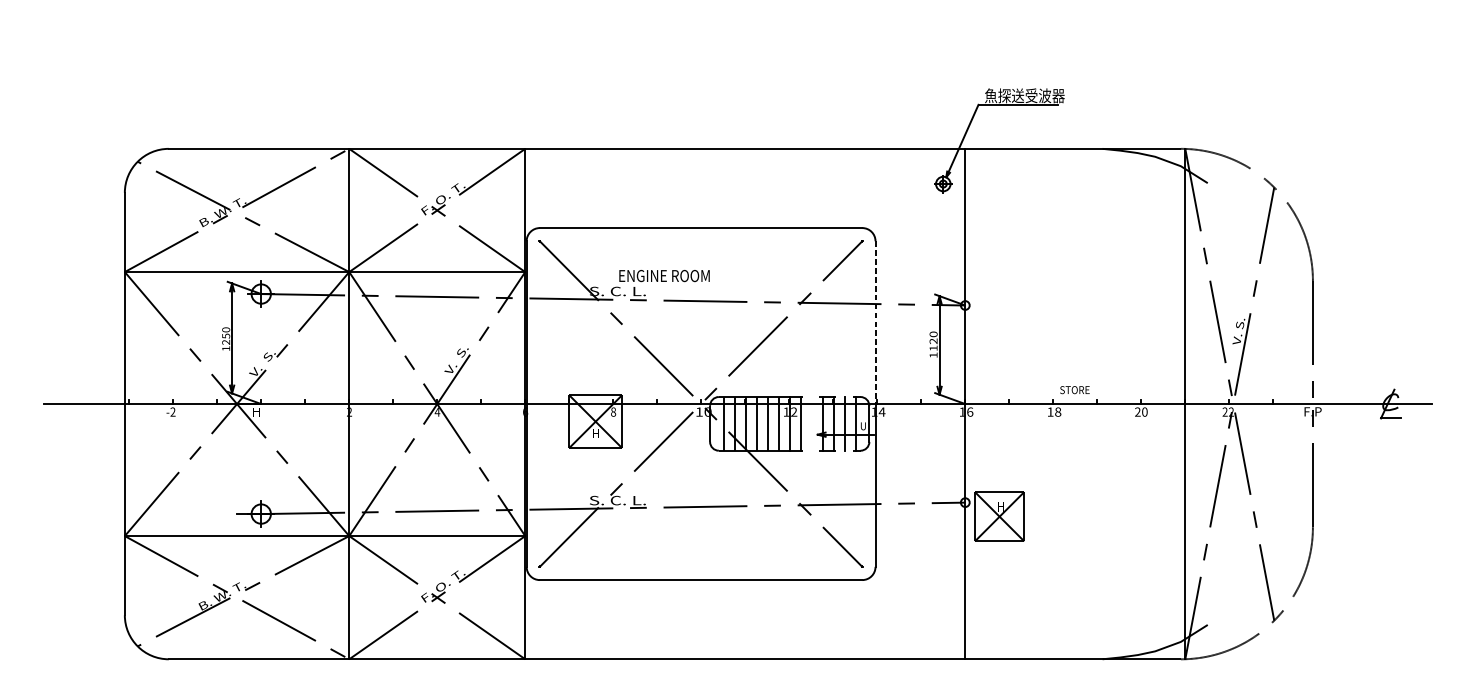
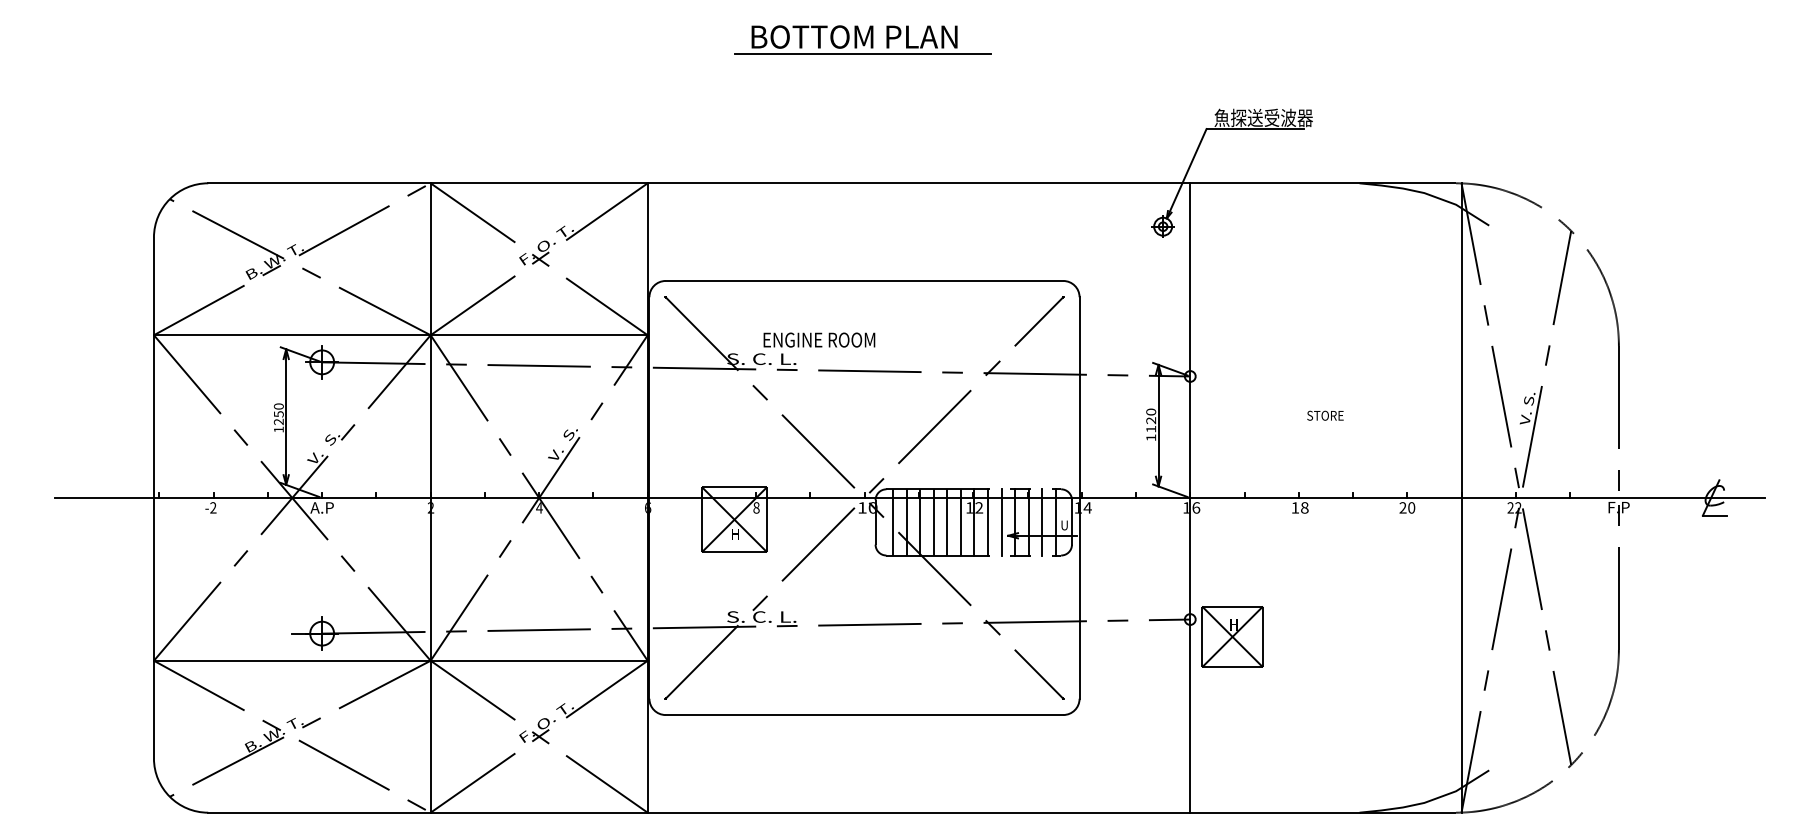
part: (699, 32) -> (862, 39), added
line: (875, 323) -> (1079, 398), dashed -> solid
text: (1074, 389) -> (1325, 415), moved
text: (260, 411) -> (321, 507), H -> A.P
line: (812, 423) -> (1001, 522), added

